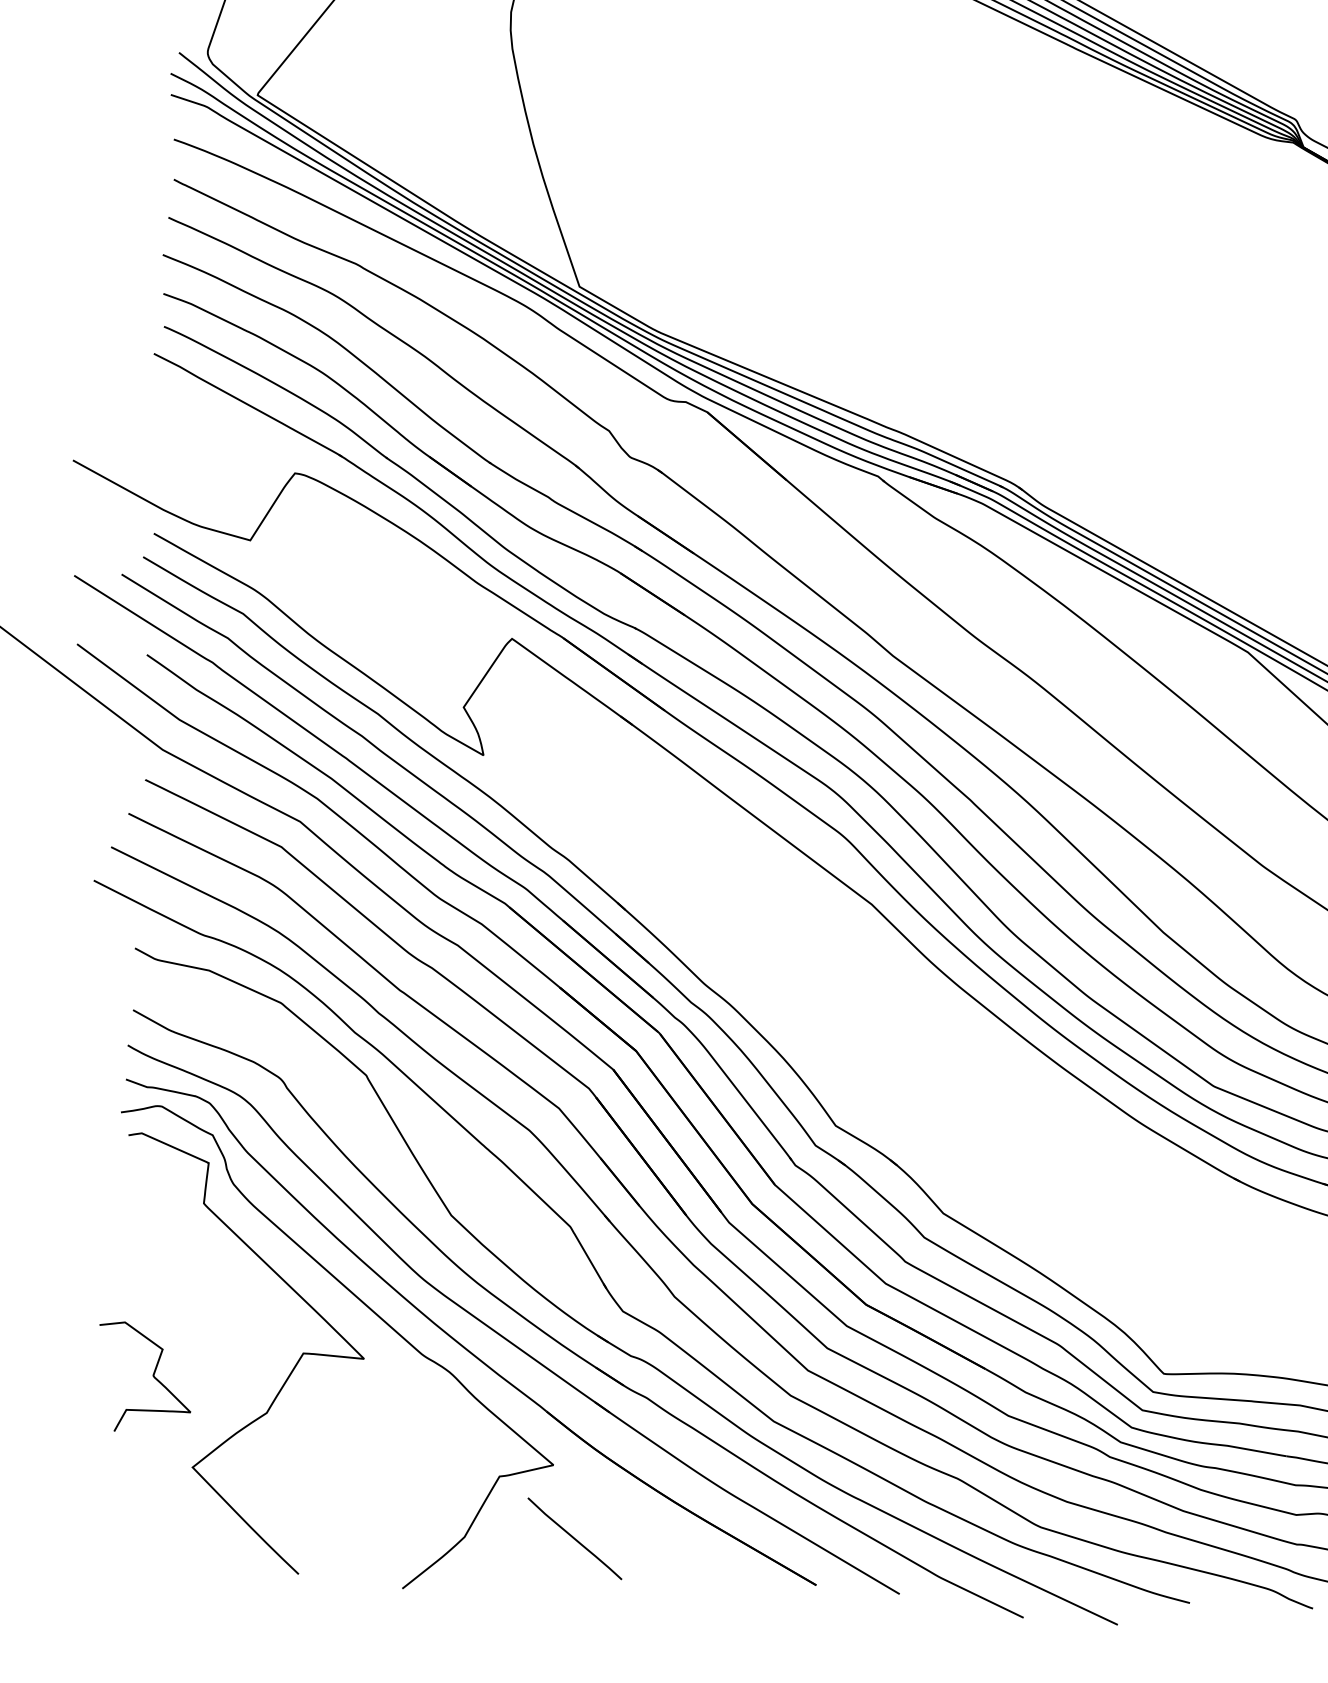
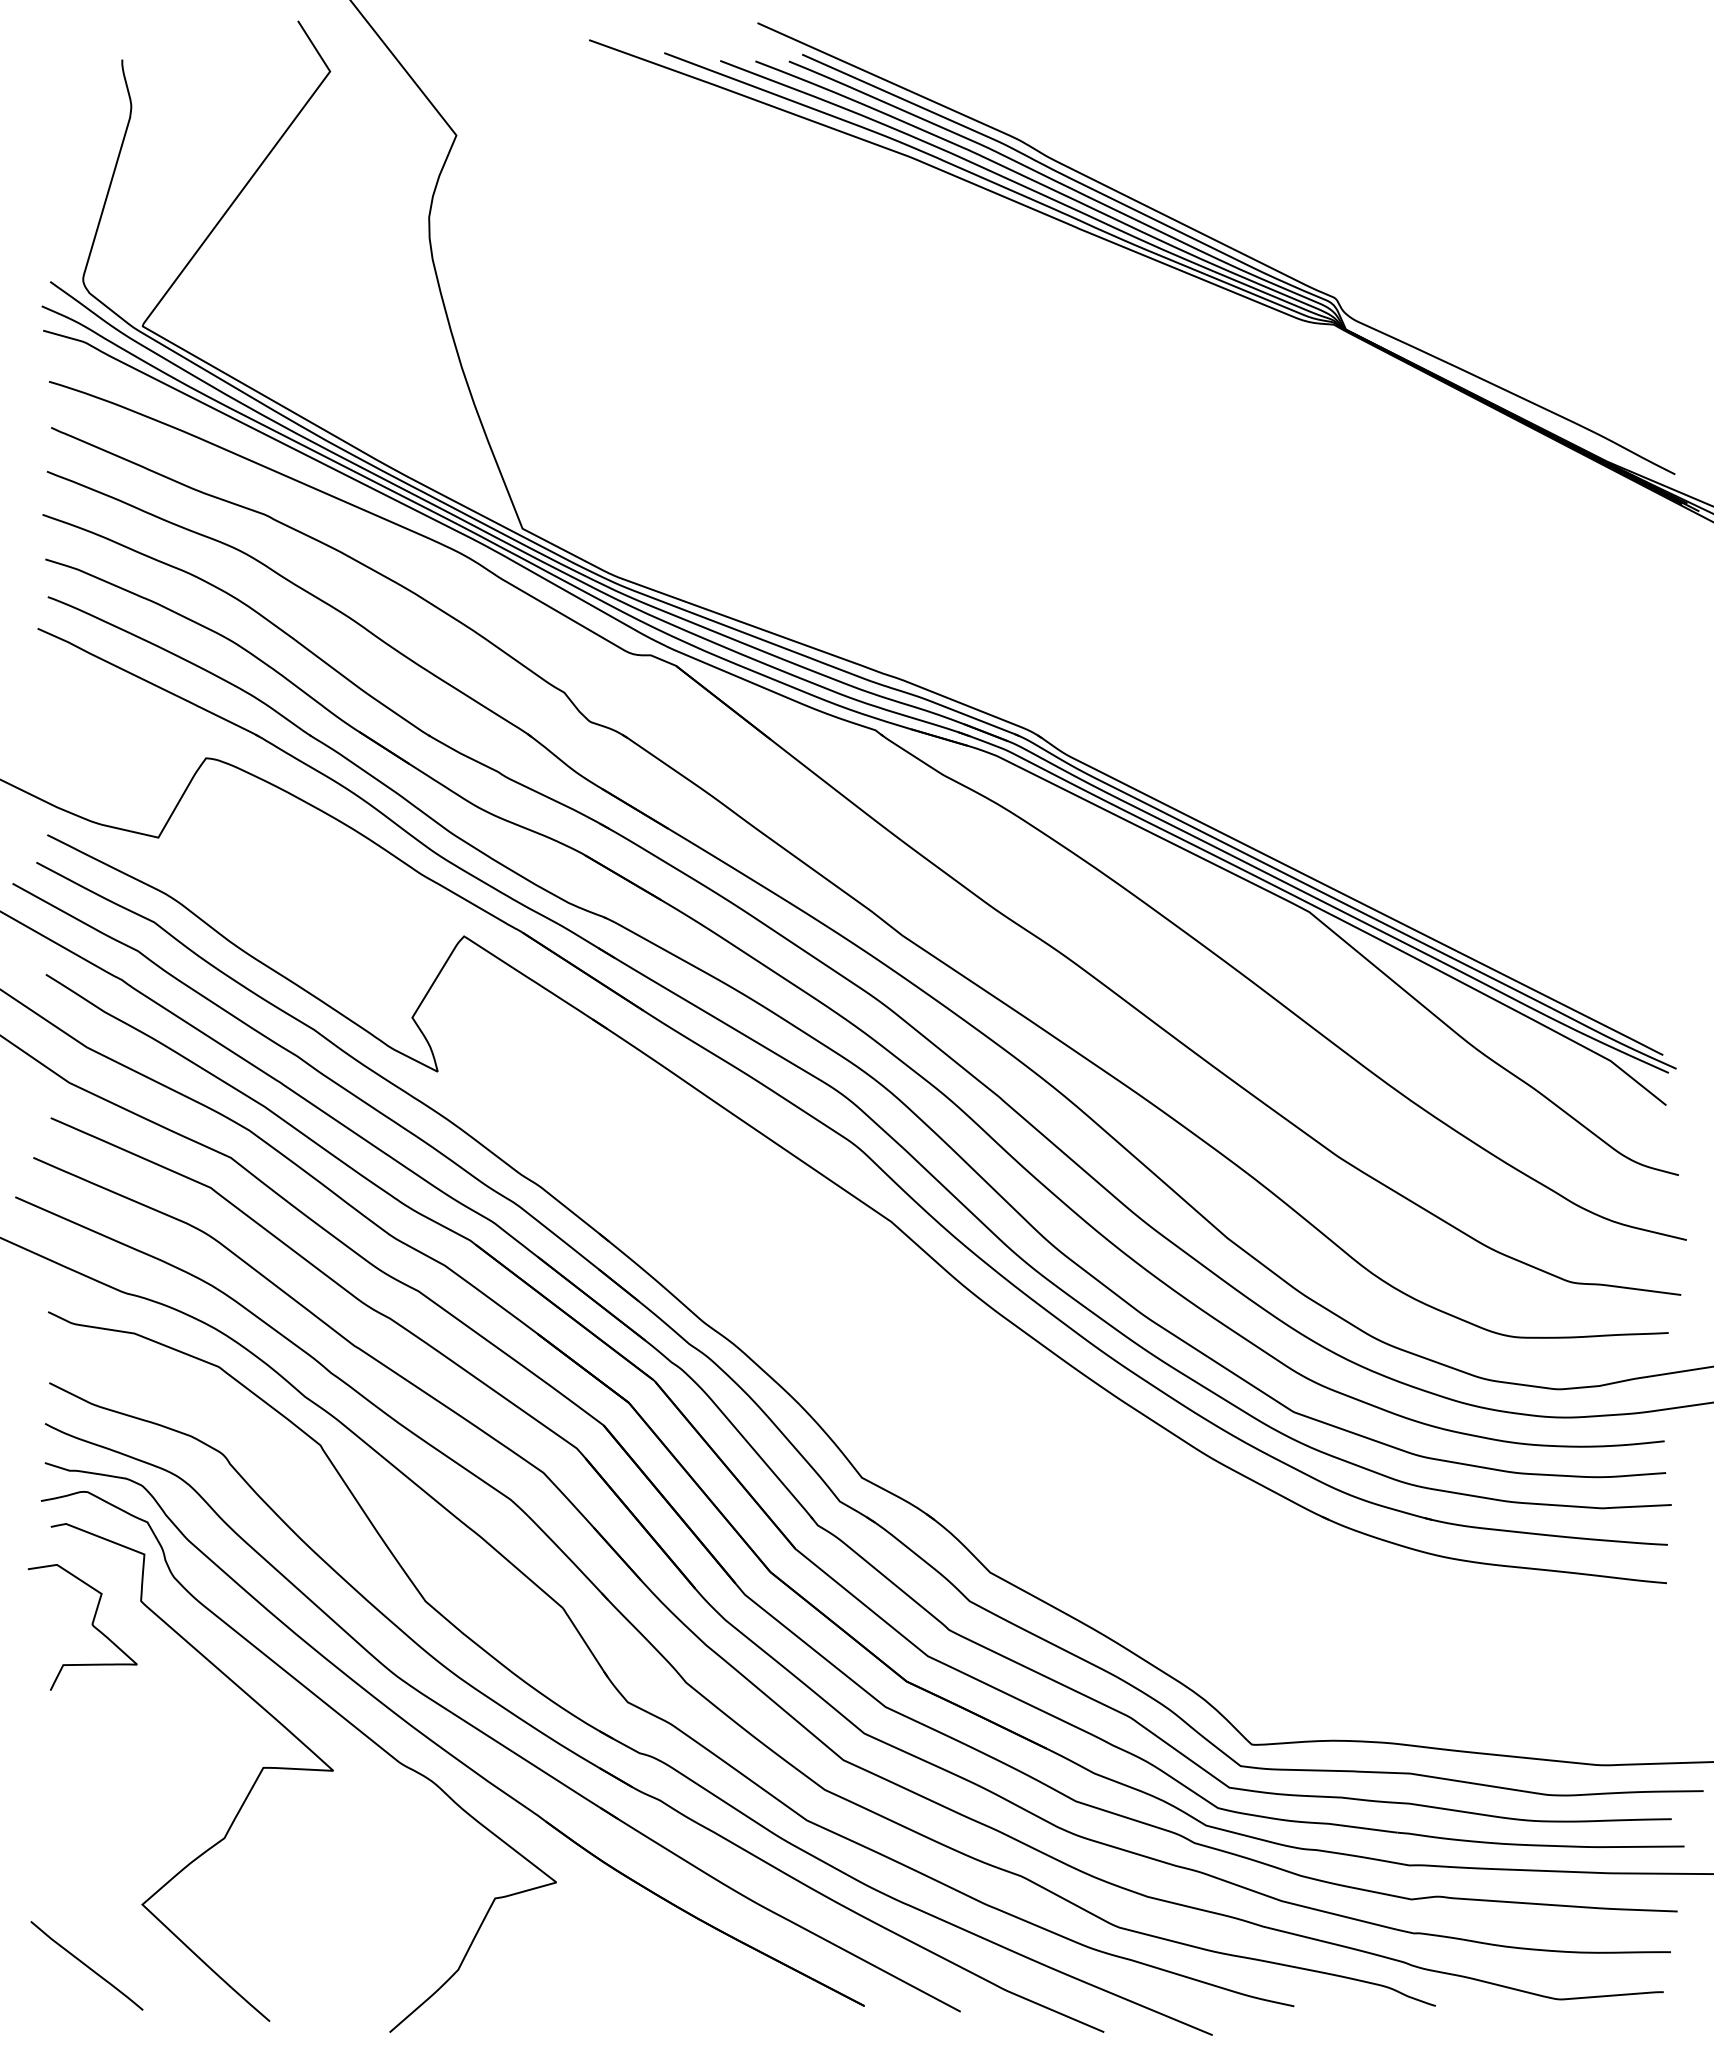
curve: (152, 1375) -> (91, 1624), moved
curve: (574, 1538) -> (86, 1965), moved

